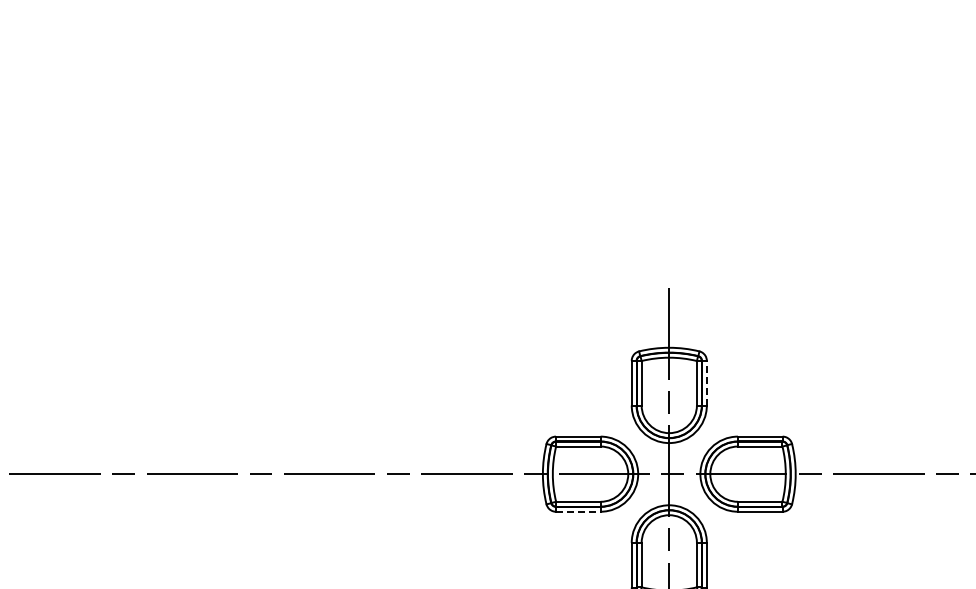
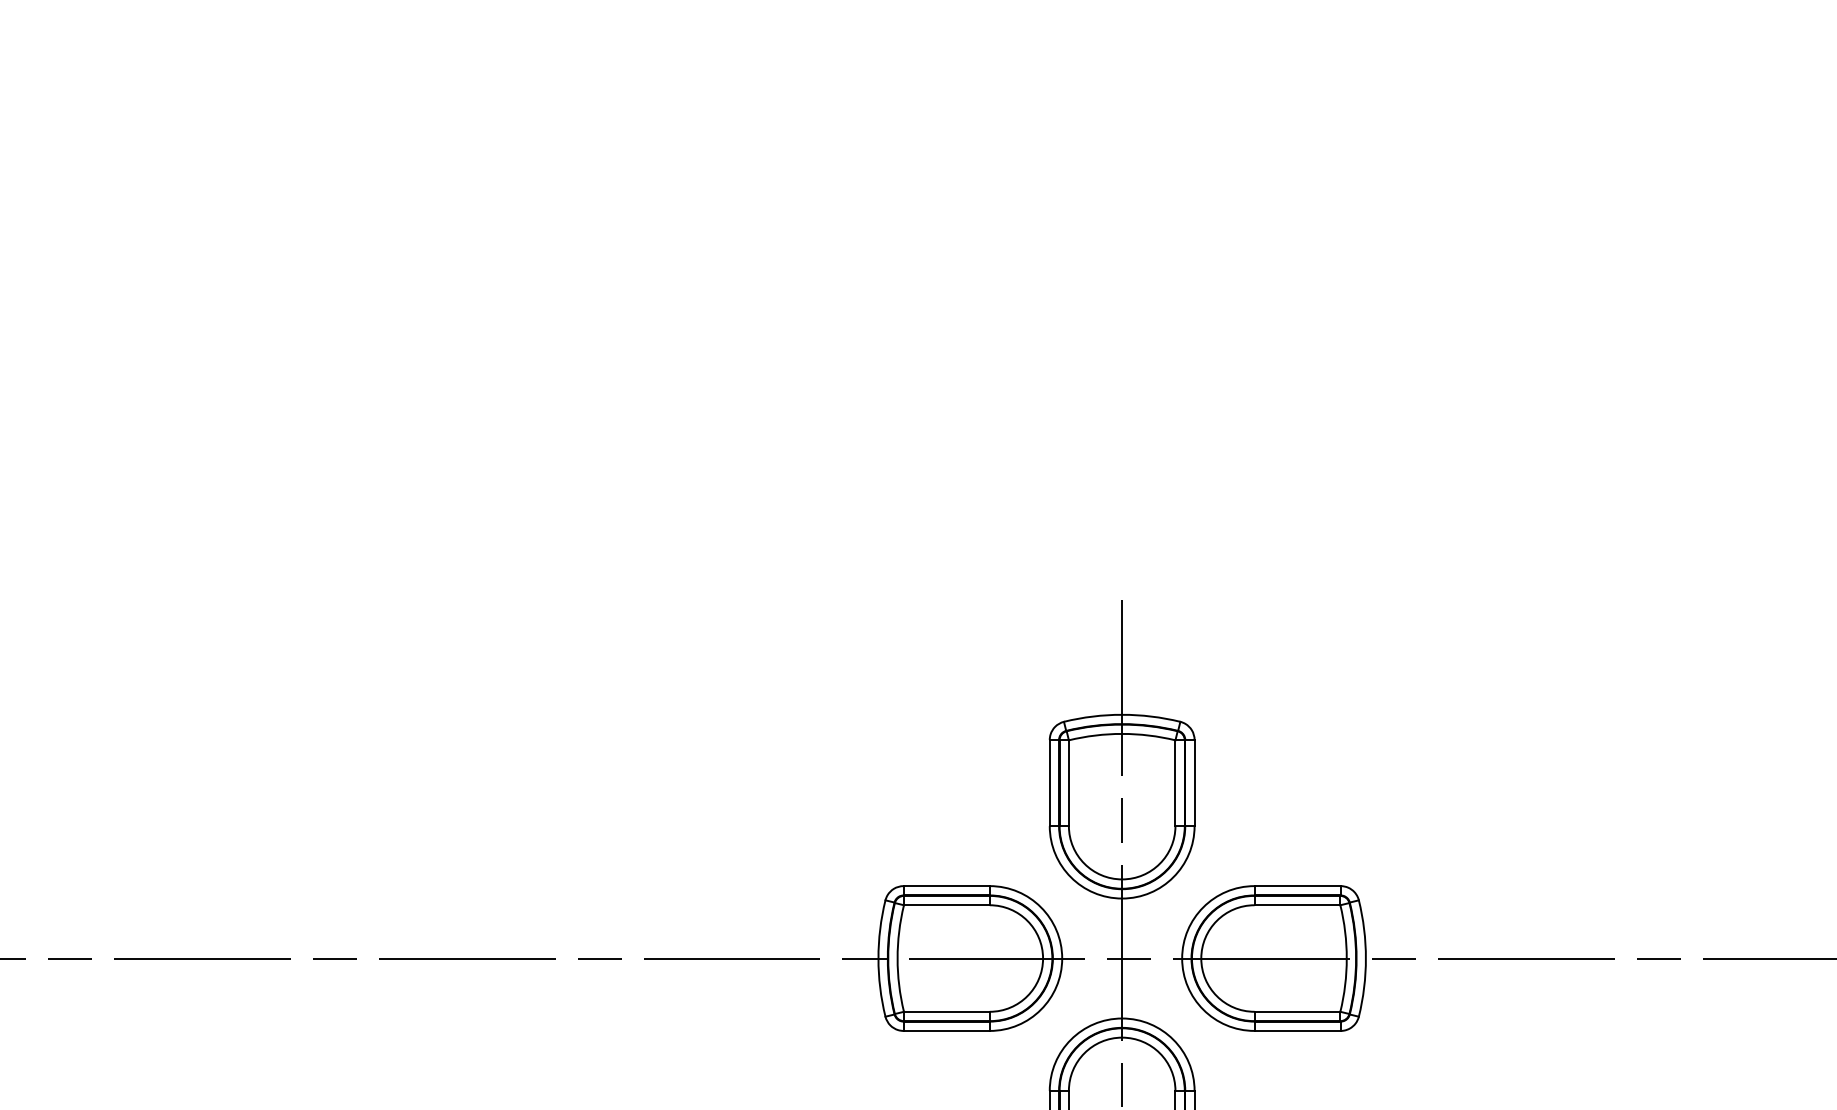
line: (706, 382) -> (1193, 781), dashed -> solid
line: (578, 511) -> (947, 1030), dashed -> solid

